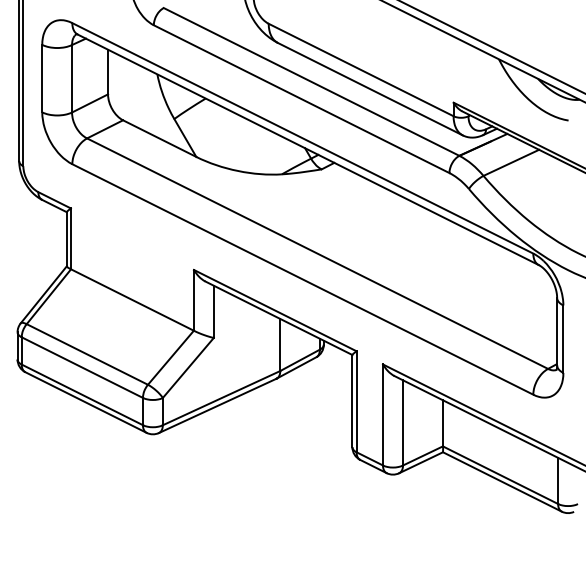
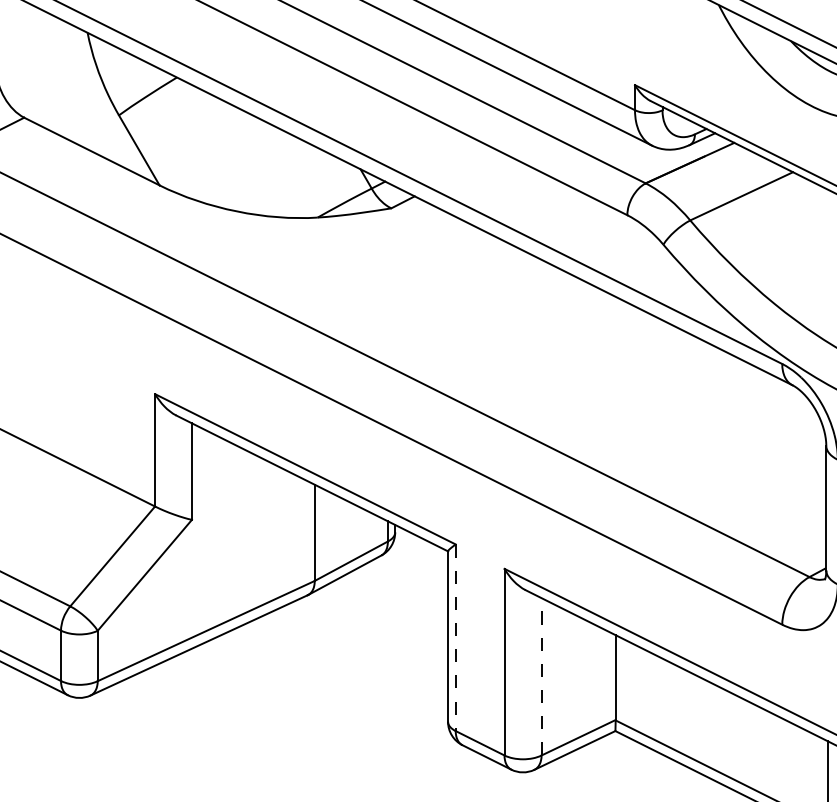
line: (356, 402) -> (455, 639), solid -> dashed
line: (403, 422) -> (542, 676), solid -> dashed

